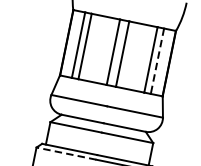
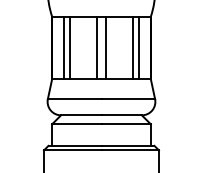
line: (157, 61) -> (139, 48), dashed -> solid
line: (66, 153) -> (72, 150), dashed -> solid

